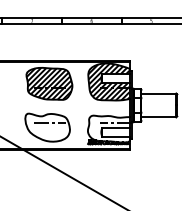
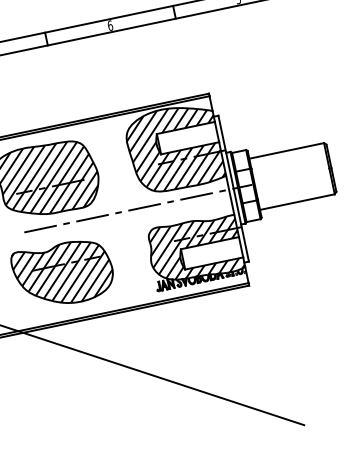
line: (86, 105) -> (136, 209), added
hatch: (47, 127) -> (63, 273), added
hatch: (108, 128) -> (194, 248), added

